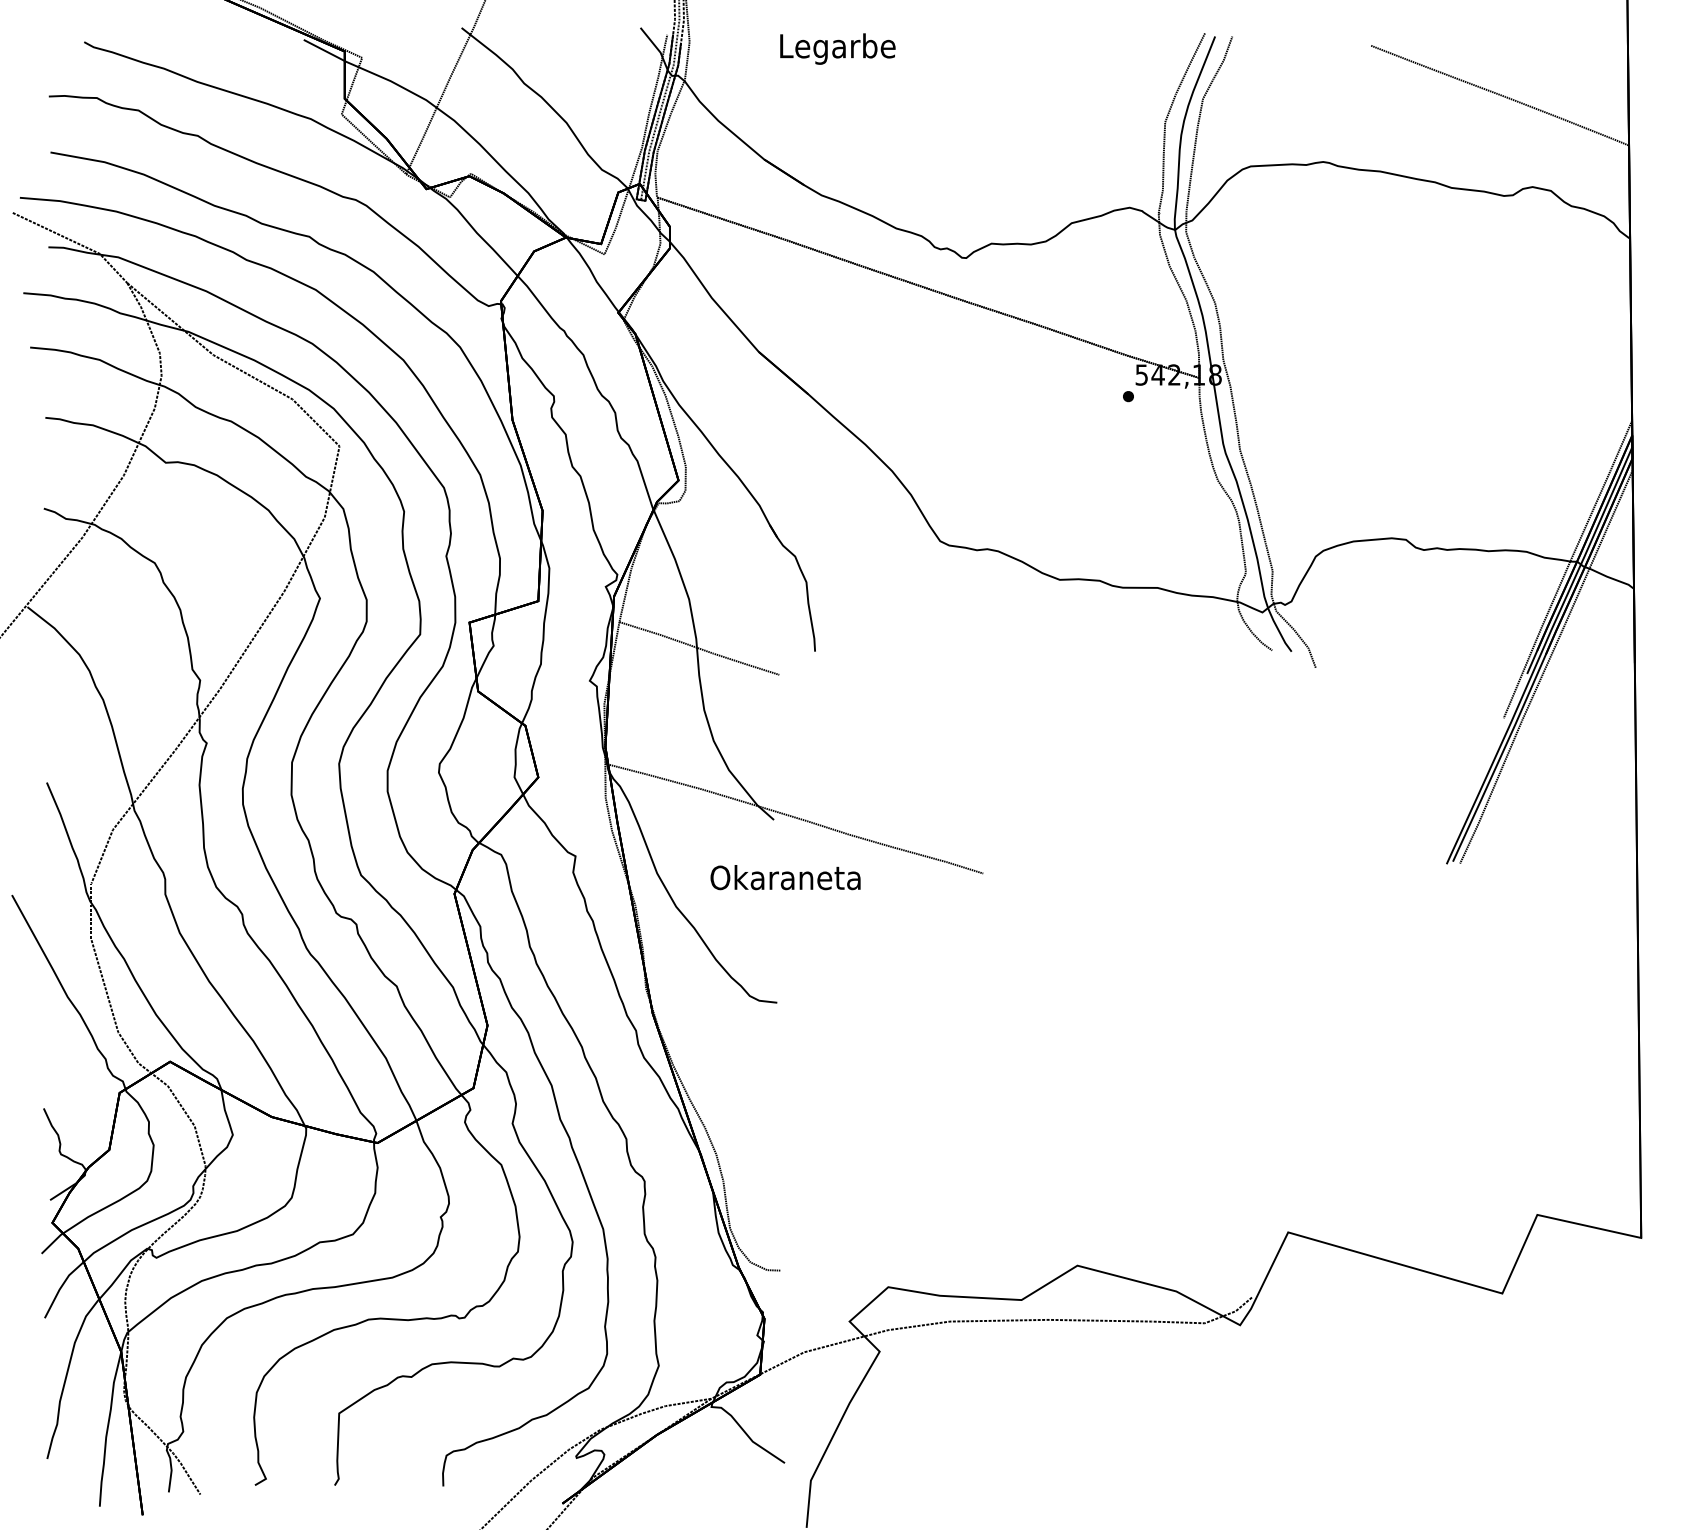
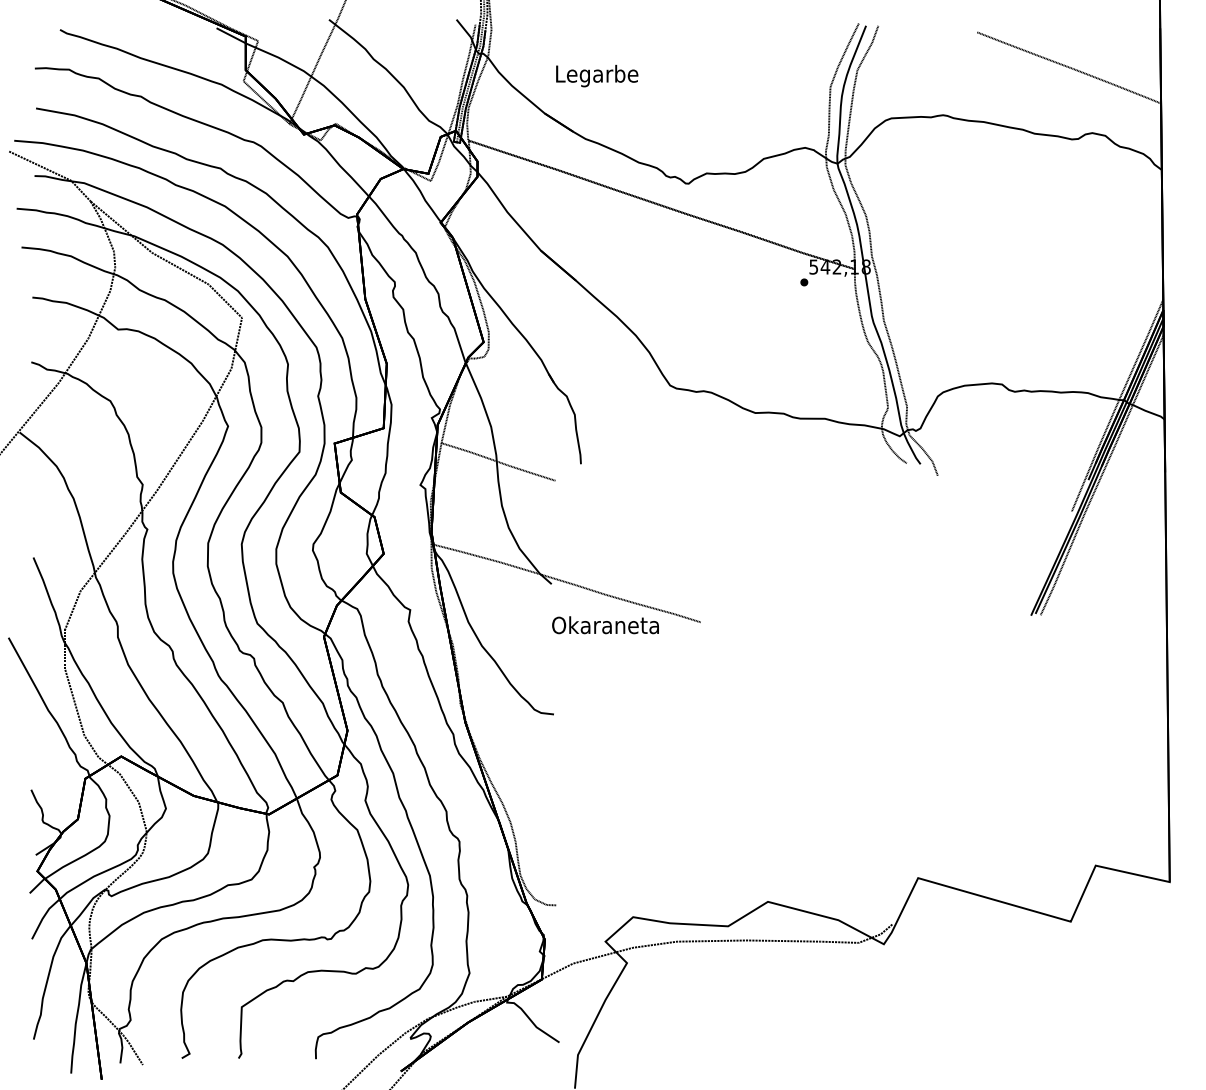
text: (837, 48) -> (596, 75), moved
text: (785, 877) -> (605, 625), moved

